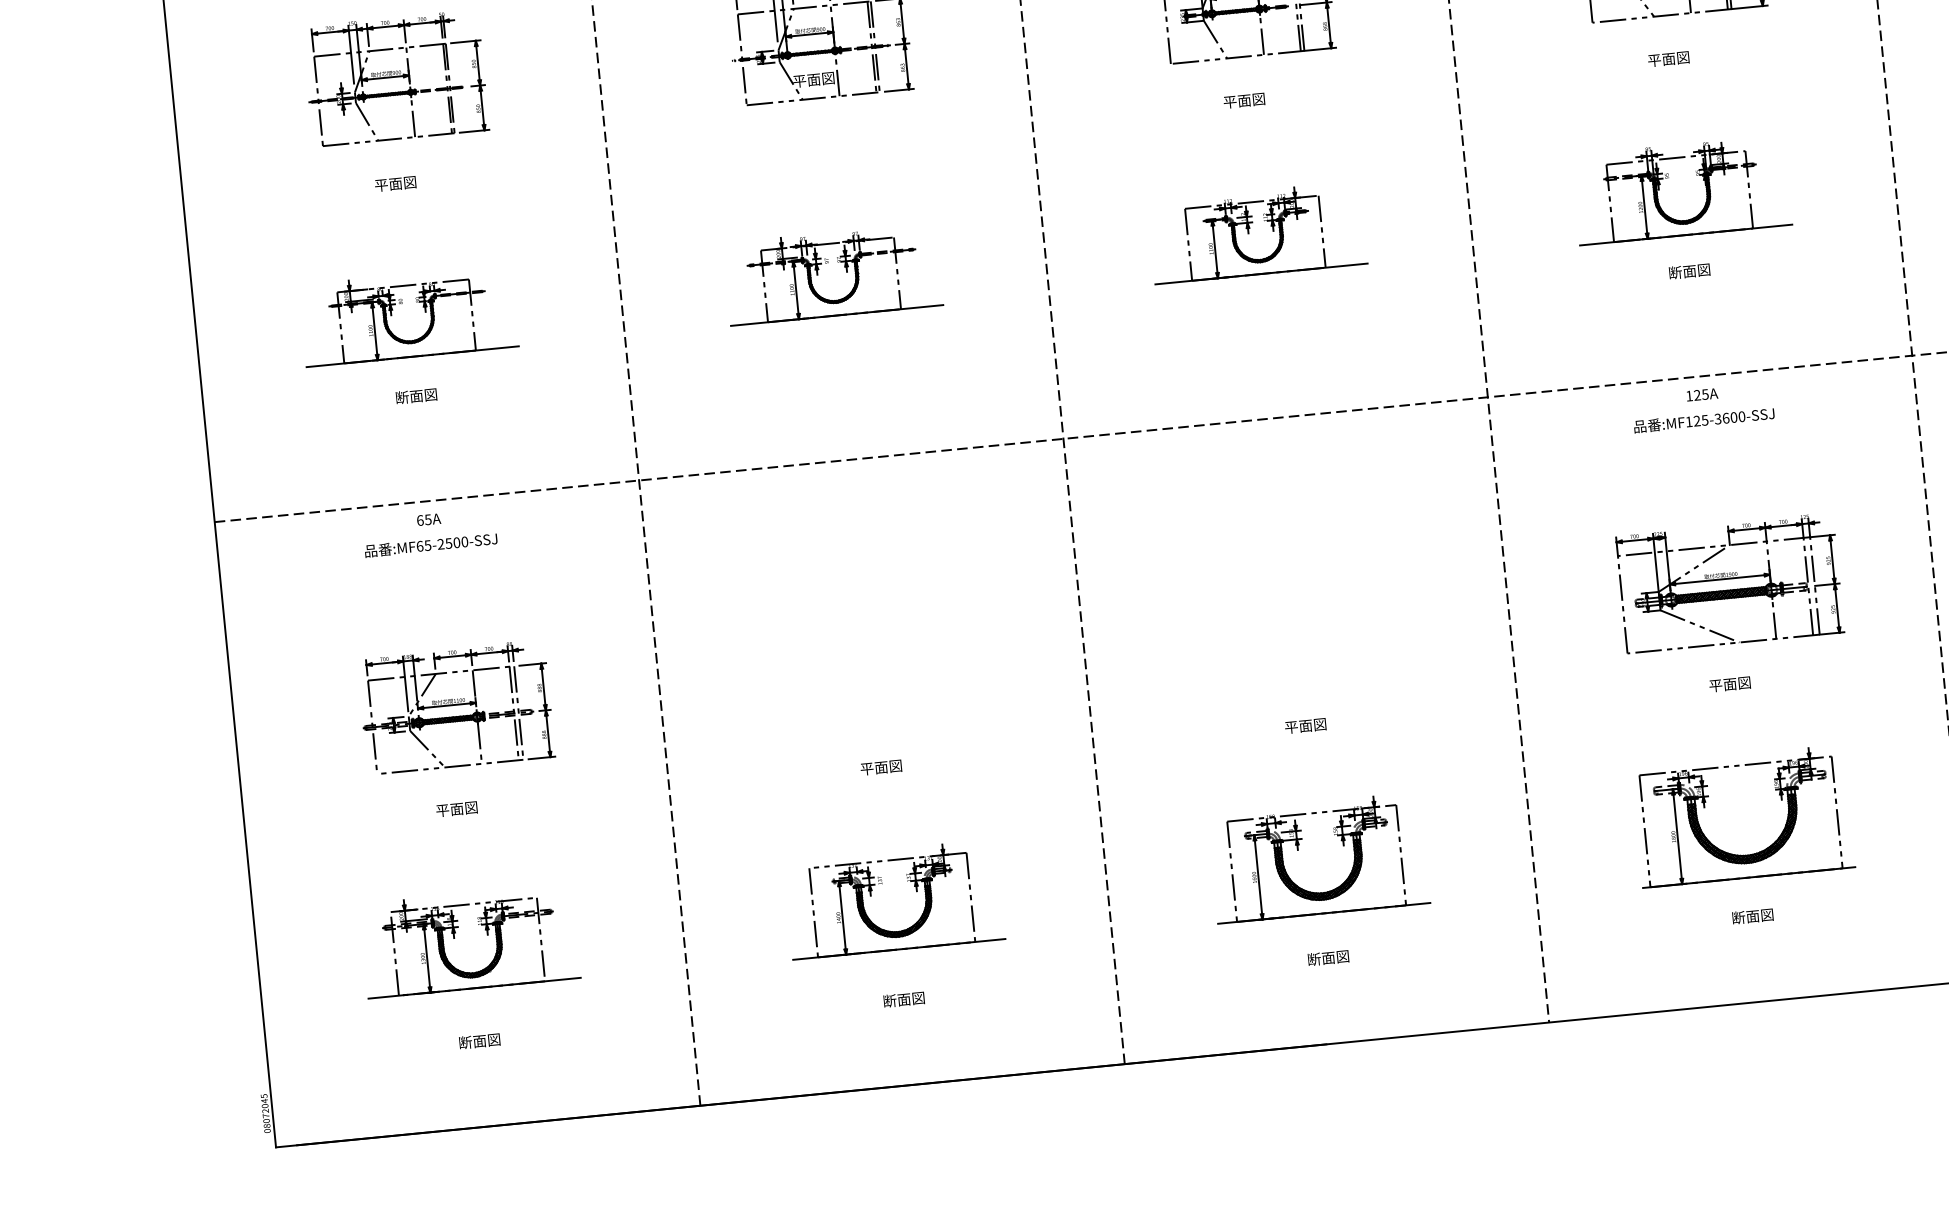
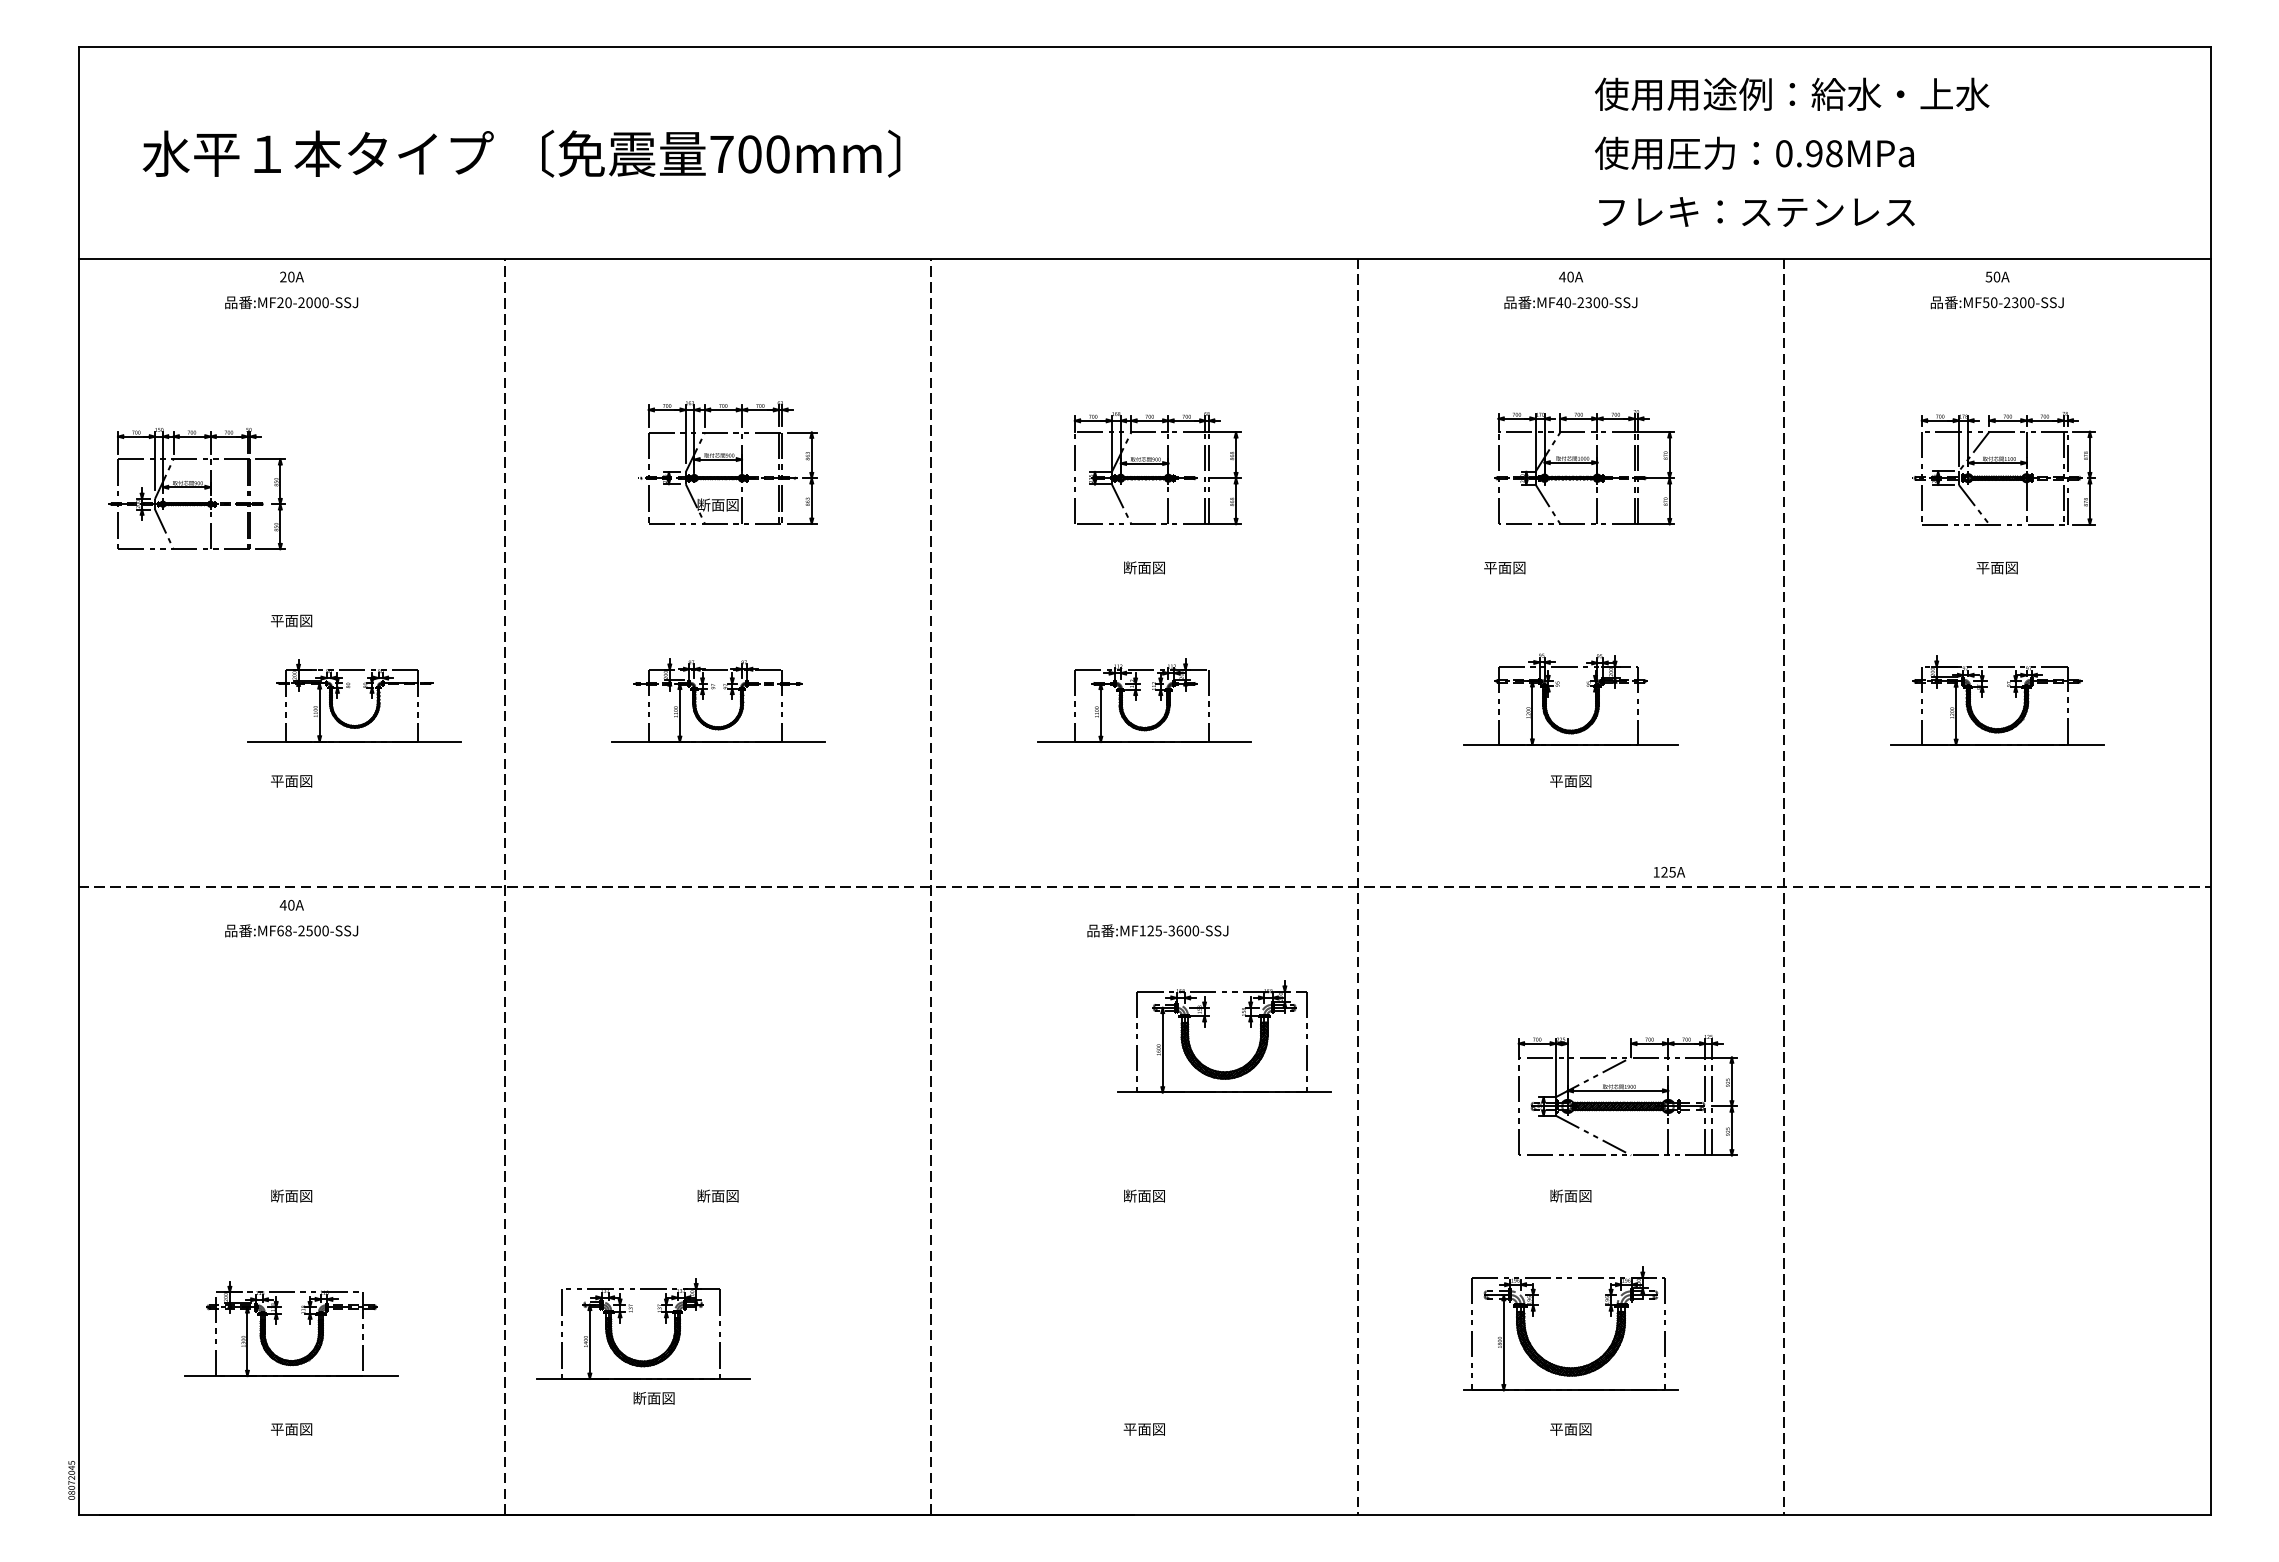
text: (1668, 58) -> (1504, 567), moved
part: (395, 79) -> (196, 489), moved
text: (799, 80) -> (703, 504), 平面図 -> 断面図
text: (1229, 101) -> (1129, 567), 平面図 -> 断面図
text: (395, 183) -> (291, 620), moved
text: (1675, 272) -> (1556, 780), 断面図 -> 平面図
part: (402, 304) -> (349, 688), moved
text: (1702, 394) -> (1669, 871), moved
text: (402, 396) -> (277, 780), 断面図 -> 平面図
text: (1703, 420) -> (1157, 930), moved
text: (423, 519) -> (286, 904), 65A -> 40A
text: (427, 545) -> (288, 930), :MF65-2500-SSJ -> :MF68-2500-SSJ
part: (1729, 583) -> (1627, 1095), moved
text: (1715, 685) -> (1556, 1195), 平面図 -> 断面図
part: (455, 707) -> (300, 1094), removed
text: (1290, 726) -> (1129, 1195), 平面図 -> 断面図
text: (866, 768) -> (703, 1195), 平面図 -> 断面図
text: (442, 809) -> (277, 1195), 平面図 -> 断面図
part: (1298, 850) -> (1205, 1027), moved
part: (882, 884) -> (632, 1312), moved
text: (1738, 917) -> (1556, 1428), 断面図 -> 平面図
text: (1313, 958) -> (1129, 1428), 断面図 -> 平面図
text: (903, 998) -> (653, 1397), moved
text: (465, 1041) -> (277, 1428), 断面図 -> 平面図

